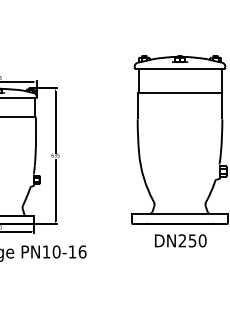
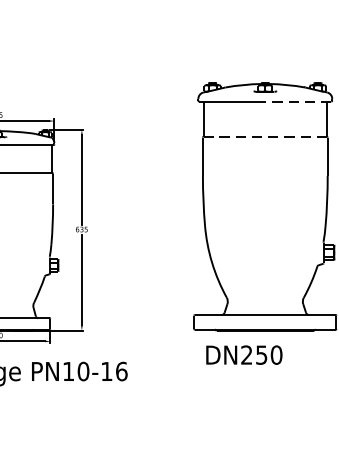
line: (201, 68) -> (296, 101), solid -> dashed
line: (180, 92) -> (266, 136), solid -> dashed
text: (180, 240) -> (243, 354), moved

